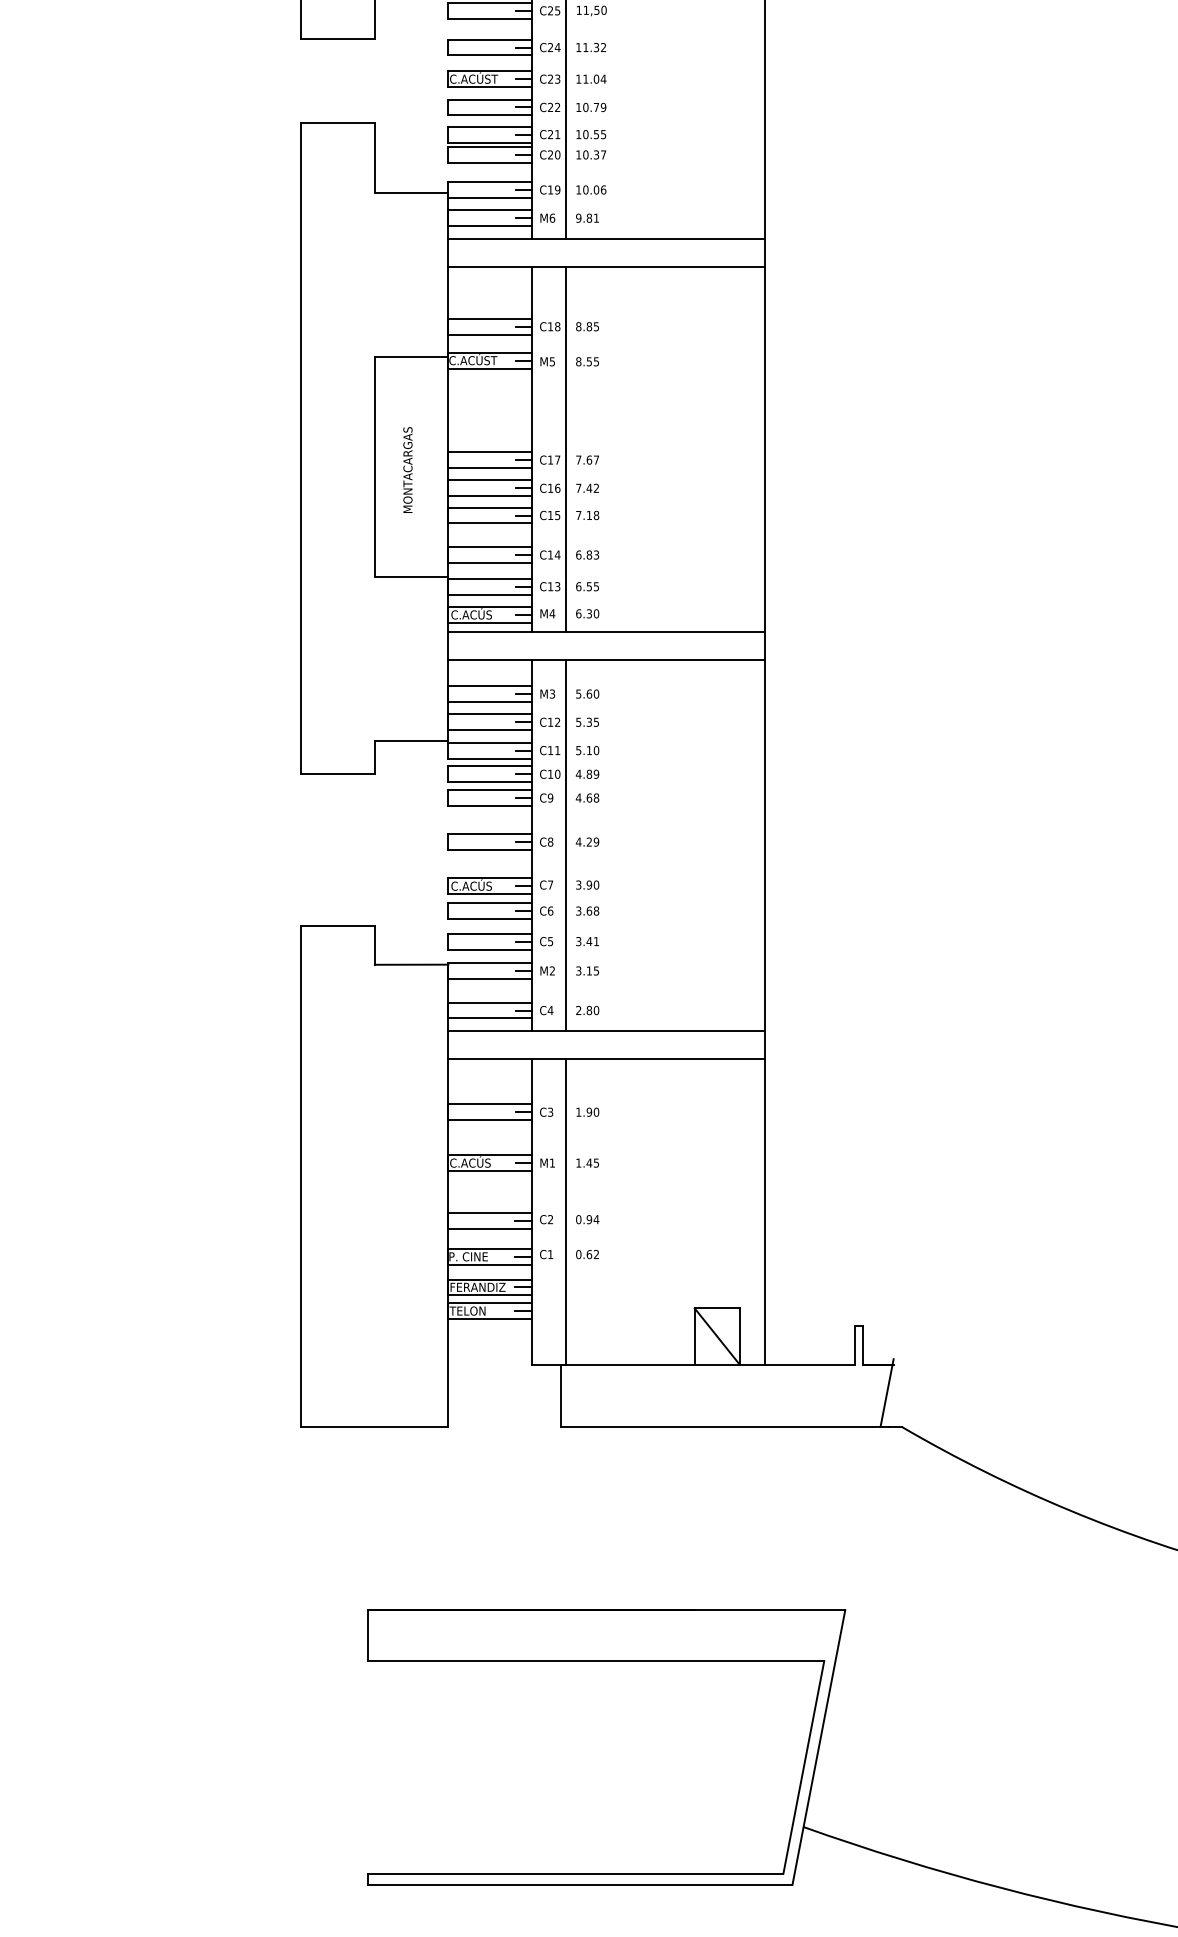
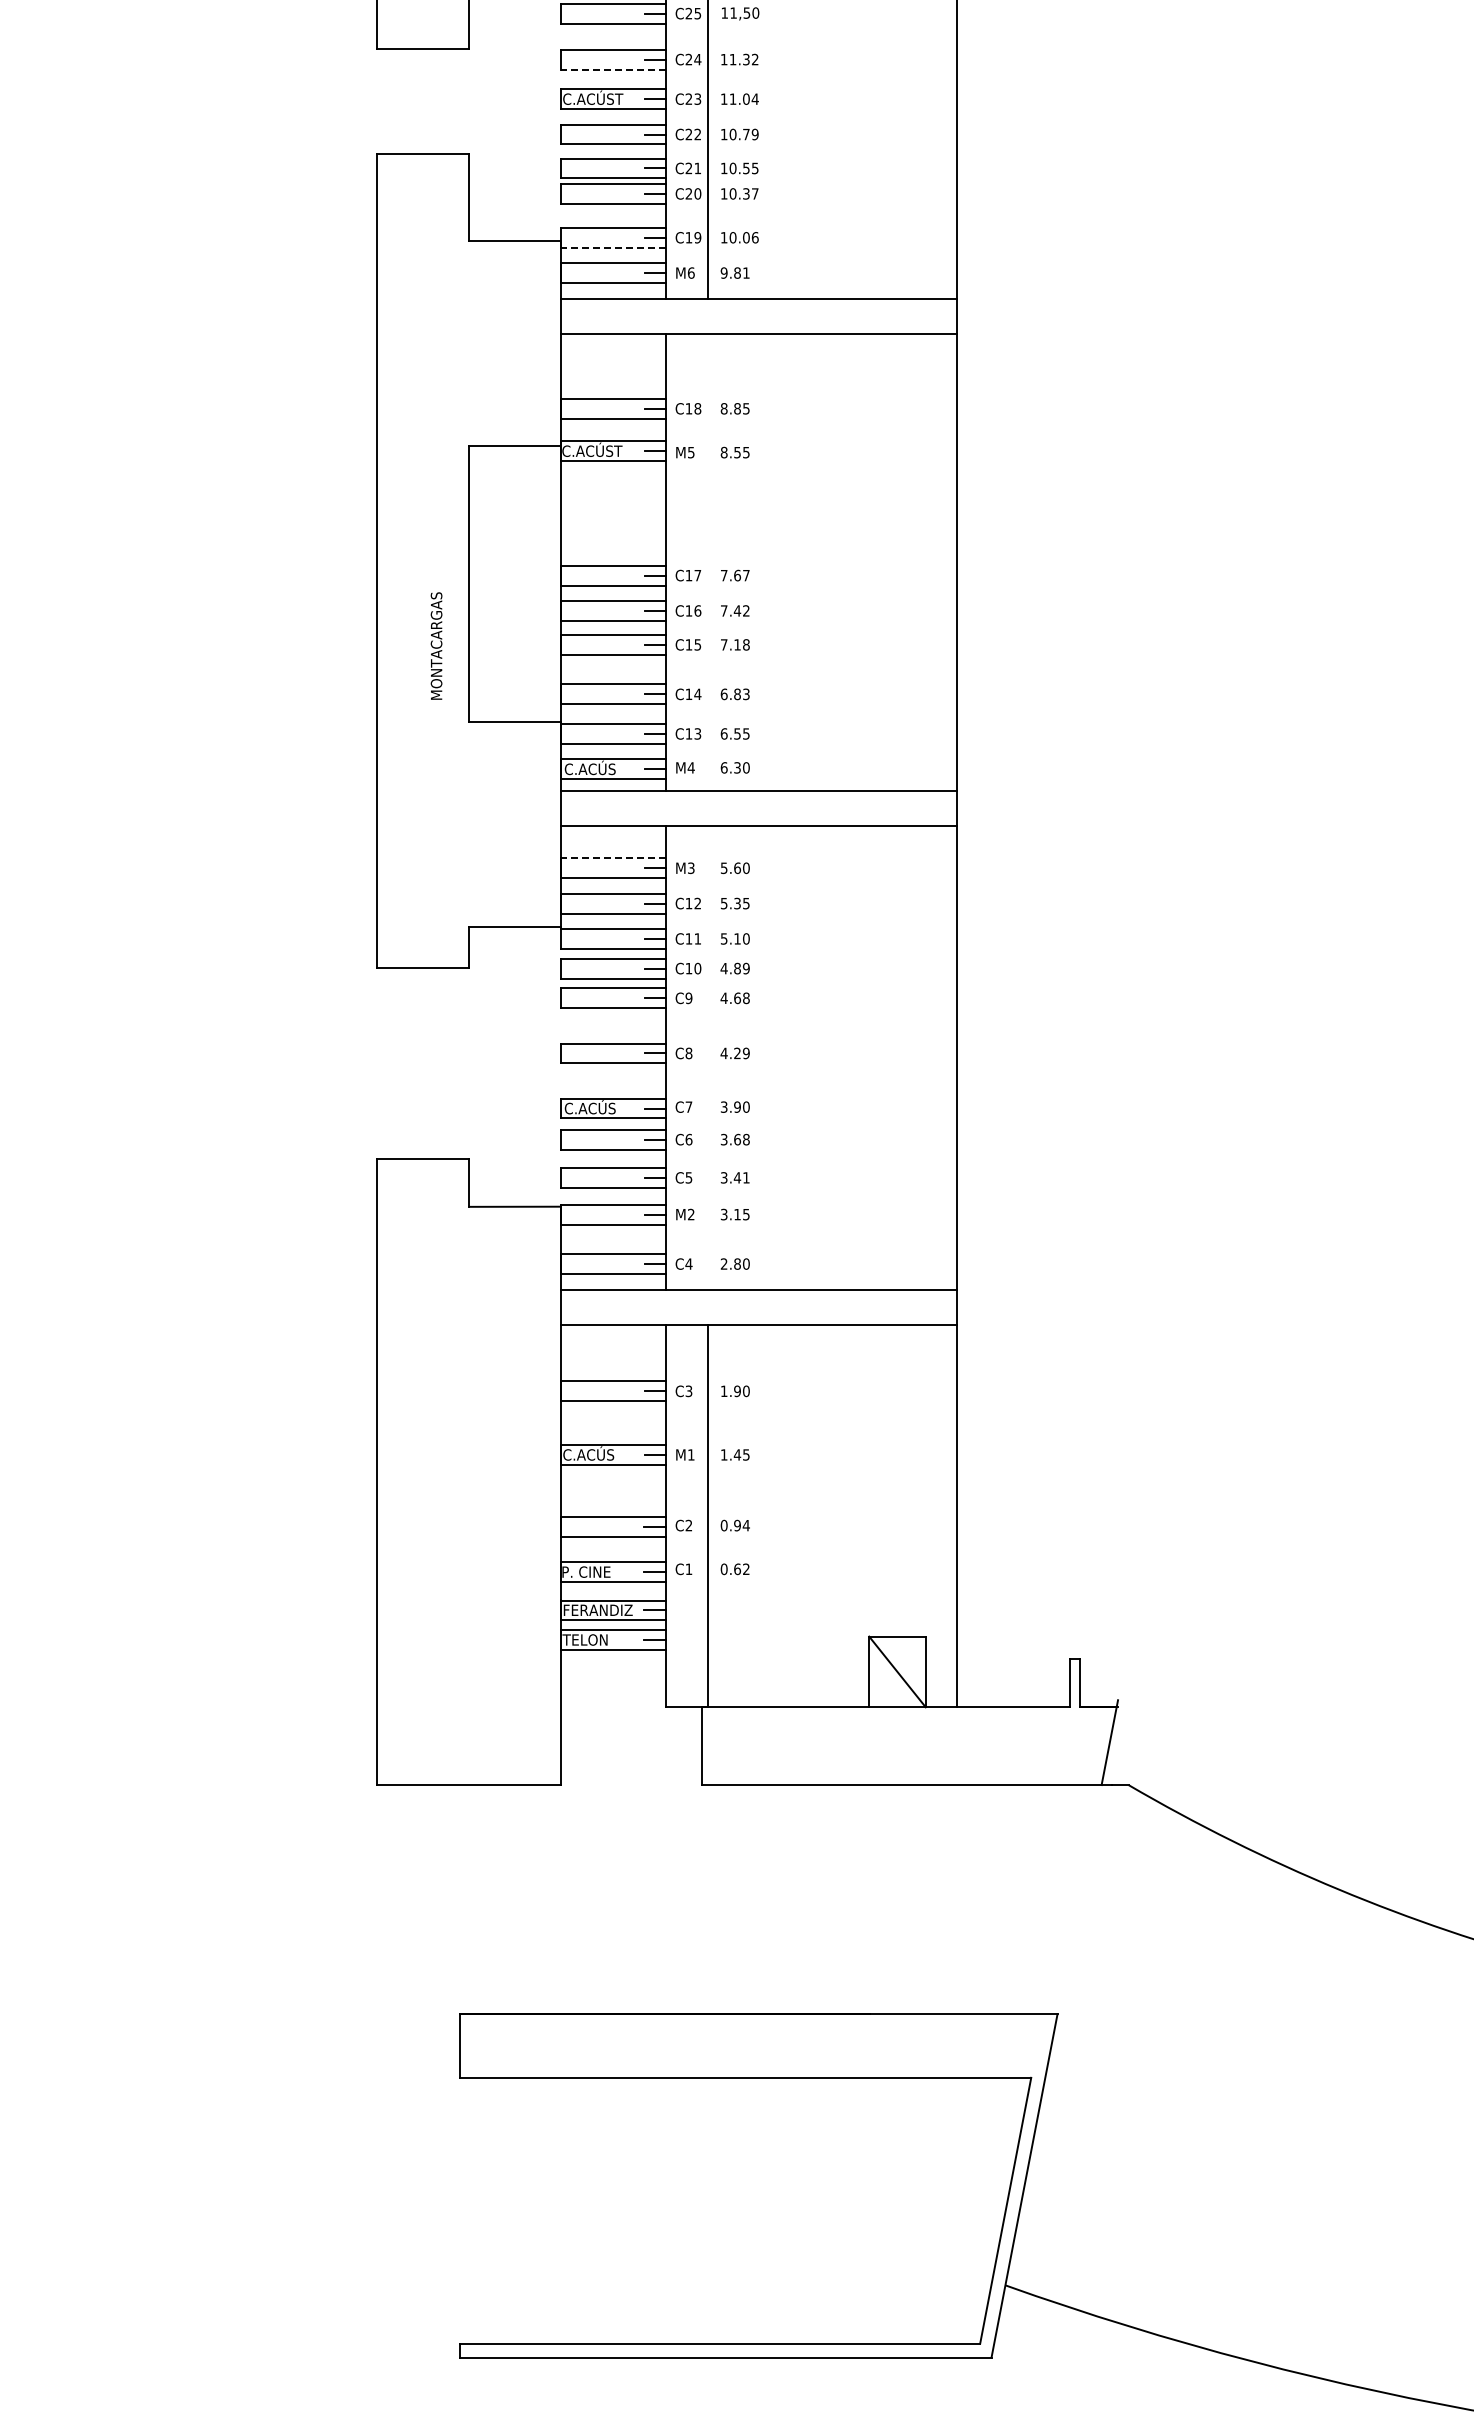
line: (489, 55) -> (612, 69), solid -> dashed
line: (489, 197) -> (612, 247), solid -> dashed
line: (566, 448) -> (708, 561), removed
text: (407, 469) -> (436, 645), moved
line: (489, 686) -> (612, 858), solid -> dashed
line: (566, 845) -> (708, 1057), removed

